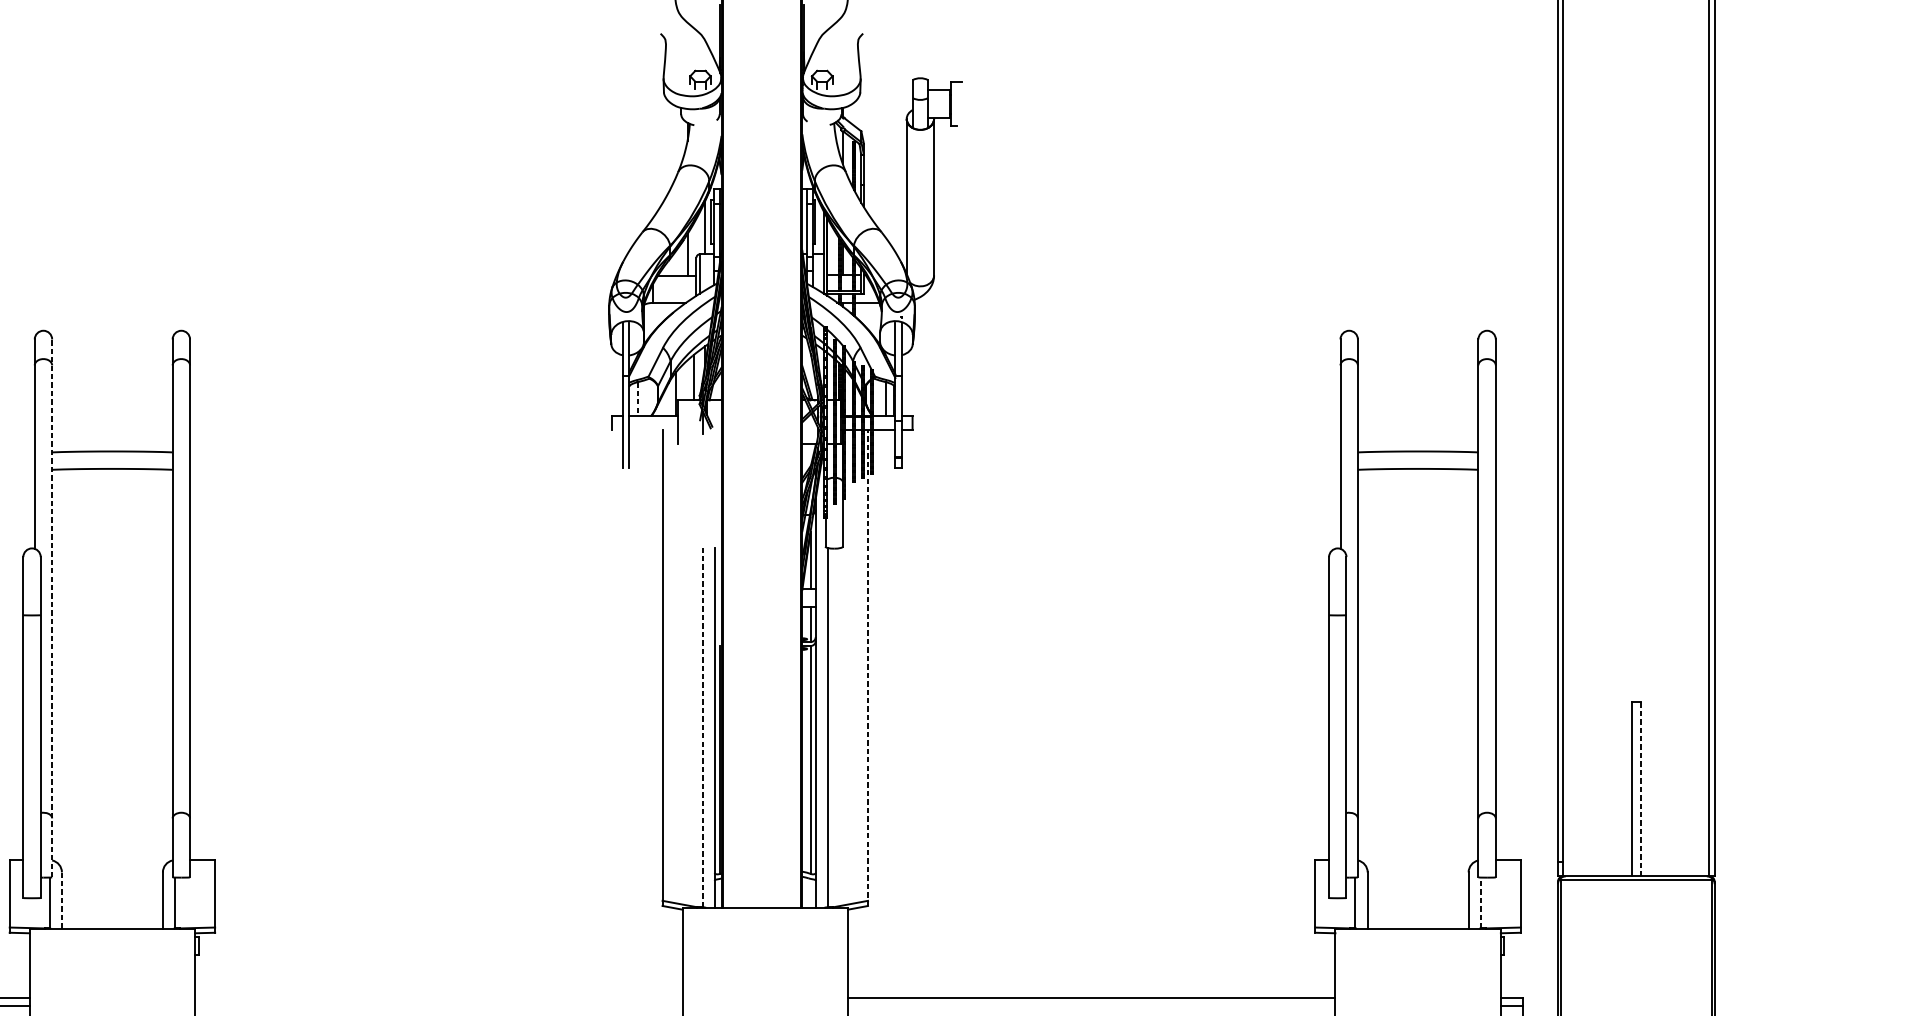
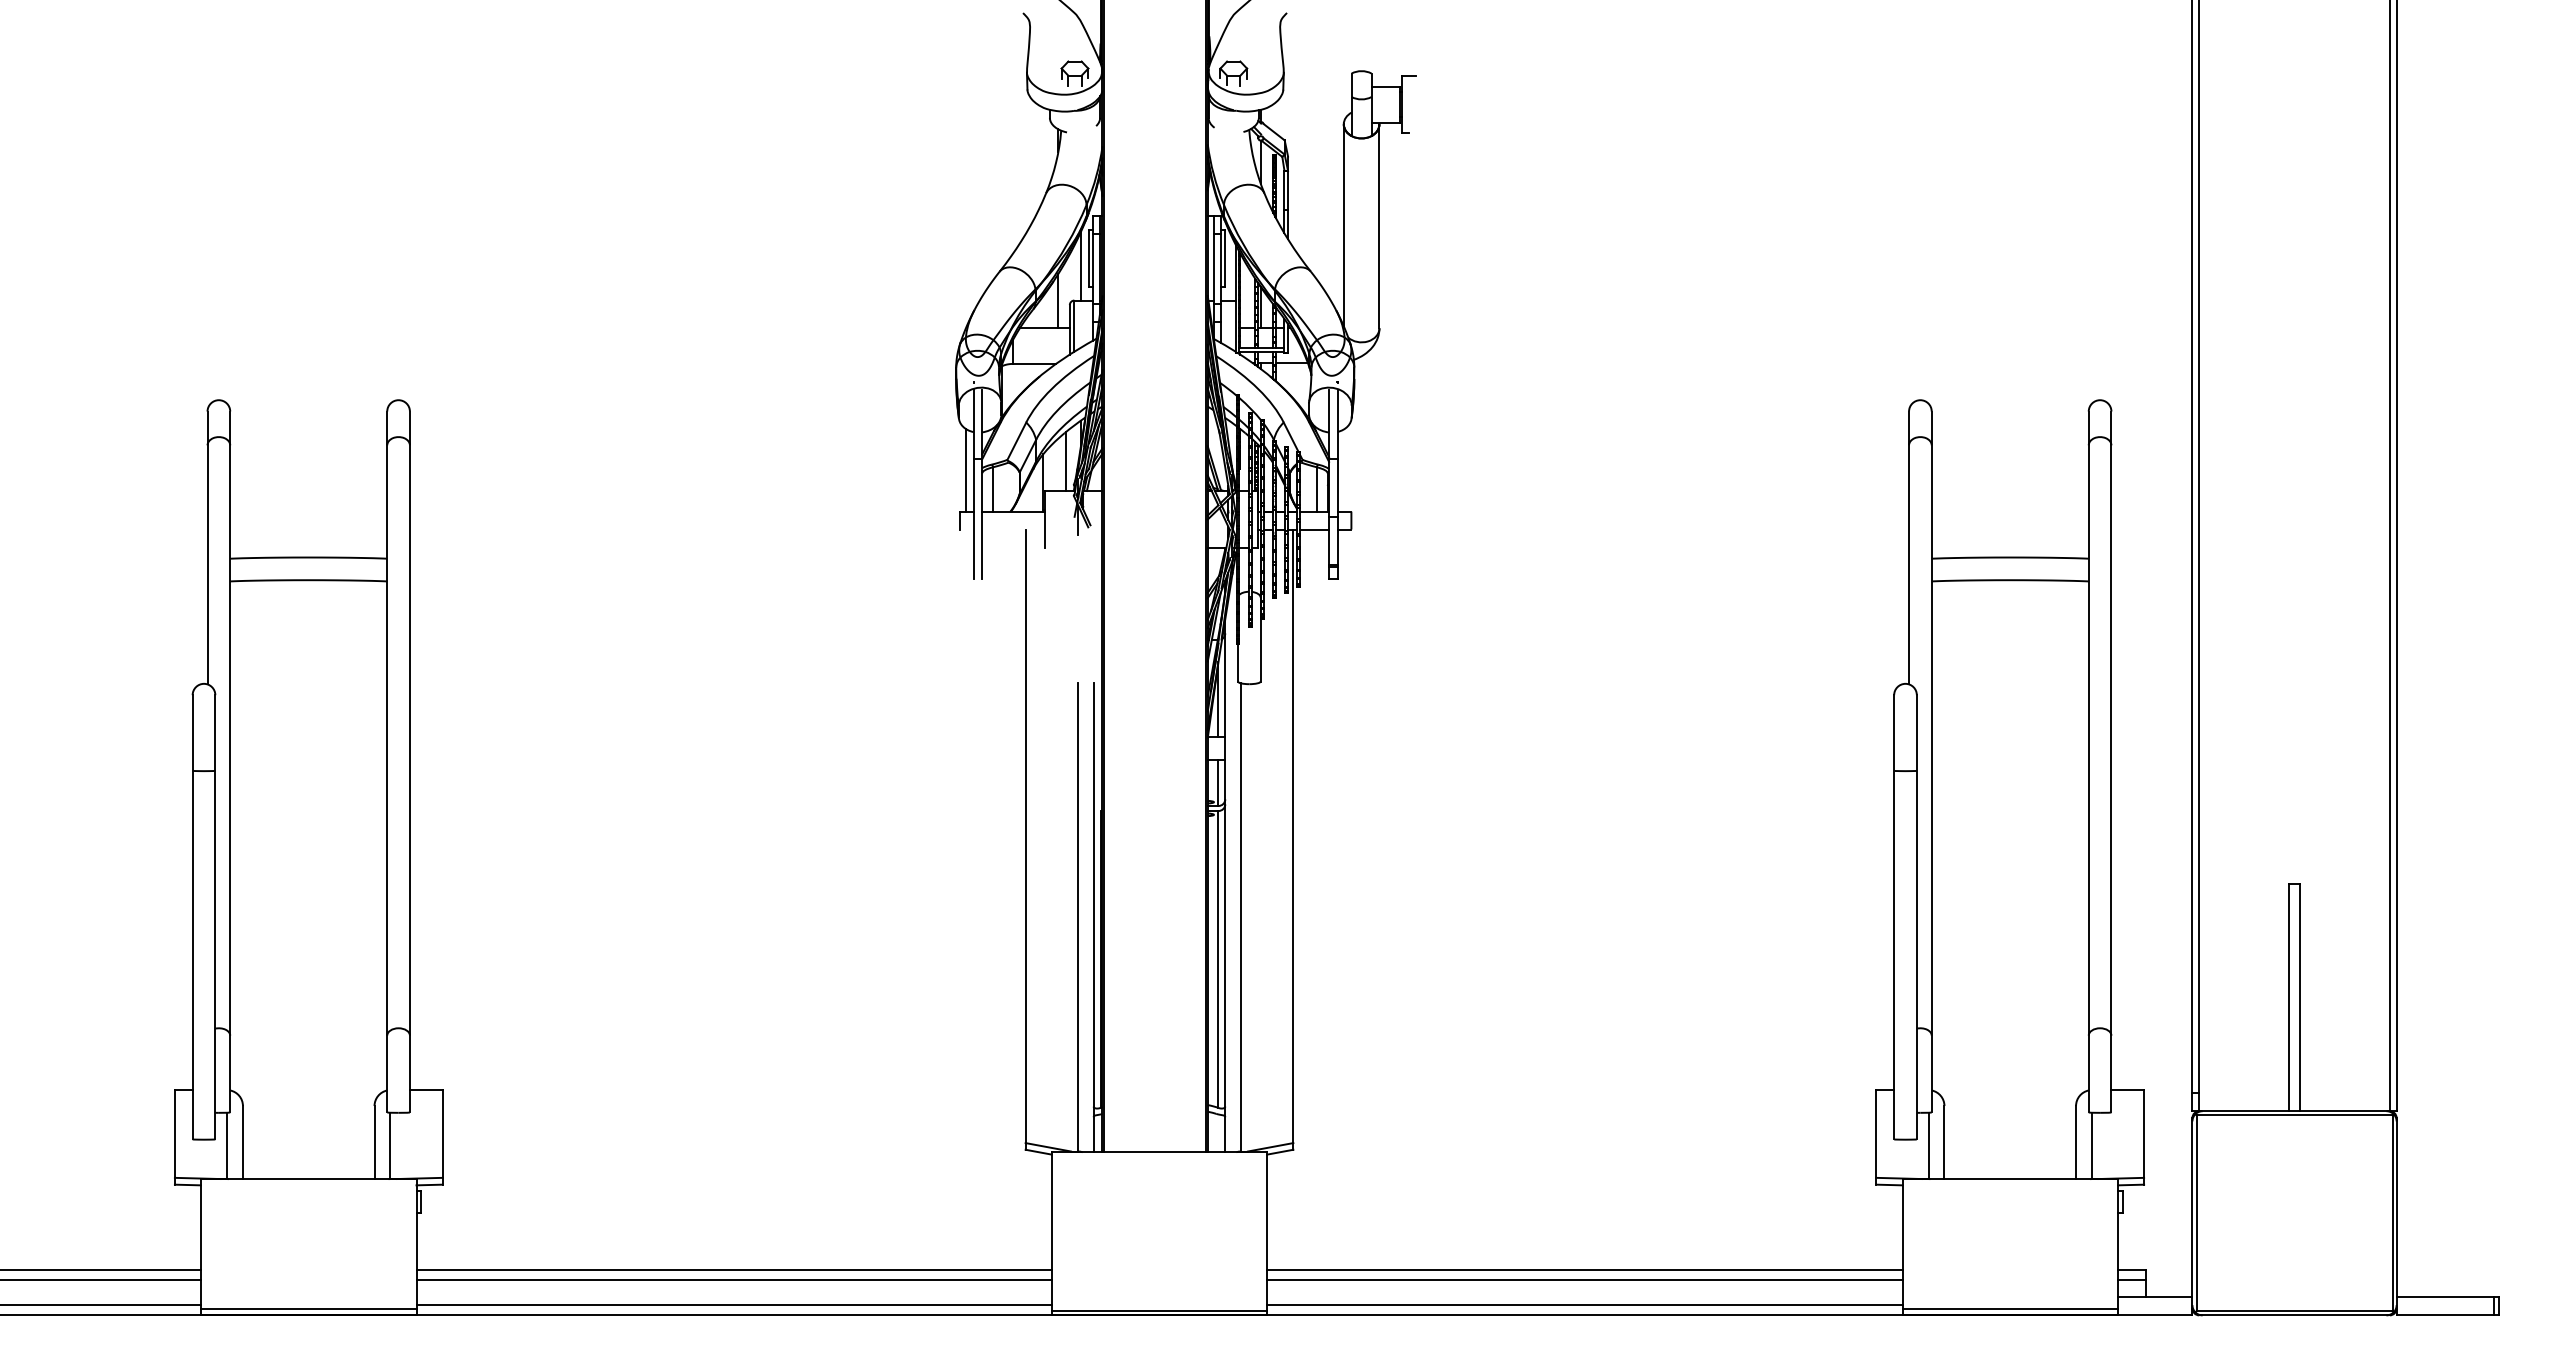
line: (617, 384) -> (966, 470), added
line: (637, 399) -> (993, 489), dashed -> solid
line: (52, 608) -> (230, 761), dashed -> solid
line: (868, 667) -> (1293, 839), dashed -> solid
line: (702, 726) -> (1077, 916), dashed -> solid
line: (1640, 789) -> (2300, 998), dashed -> solid
line: (61, 900) -> (242, 1142), dashed -> solid
line: (1480, 902) -> (2091, 1145), dashed -> solid
line: (438, 997) -> (733, 1269), added
line: (438, 1006) -> (733, 1280), added
line: (1091, 1006) -> (1584, 1280), added

